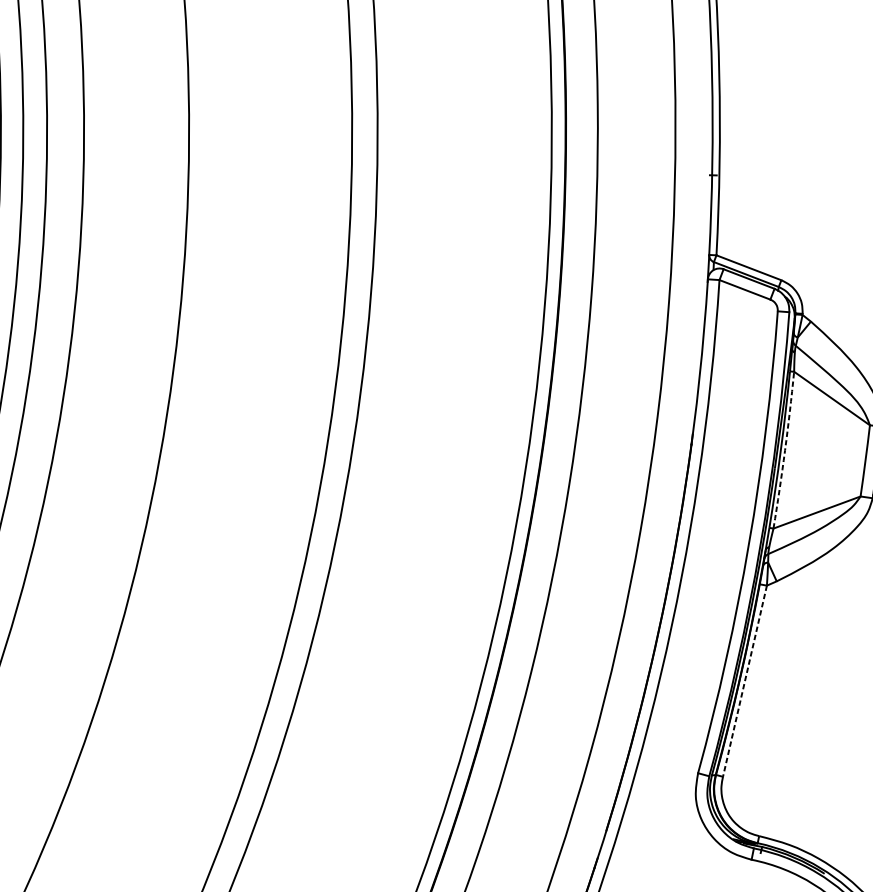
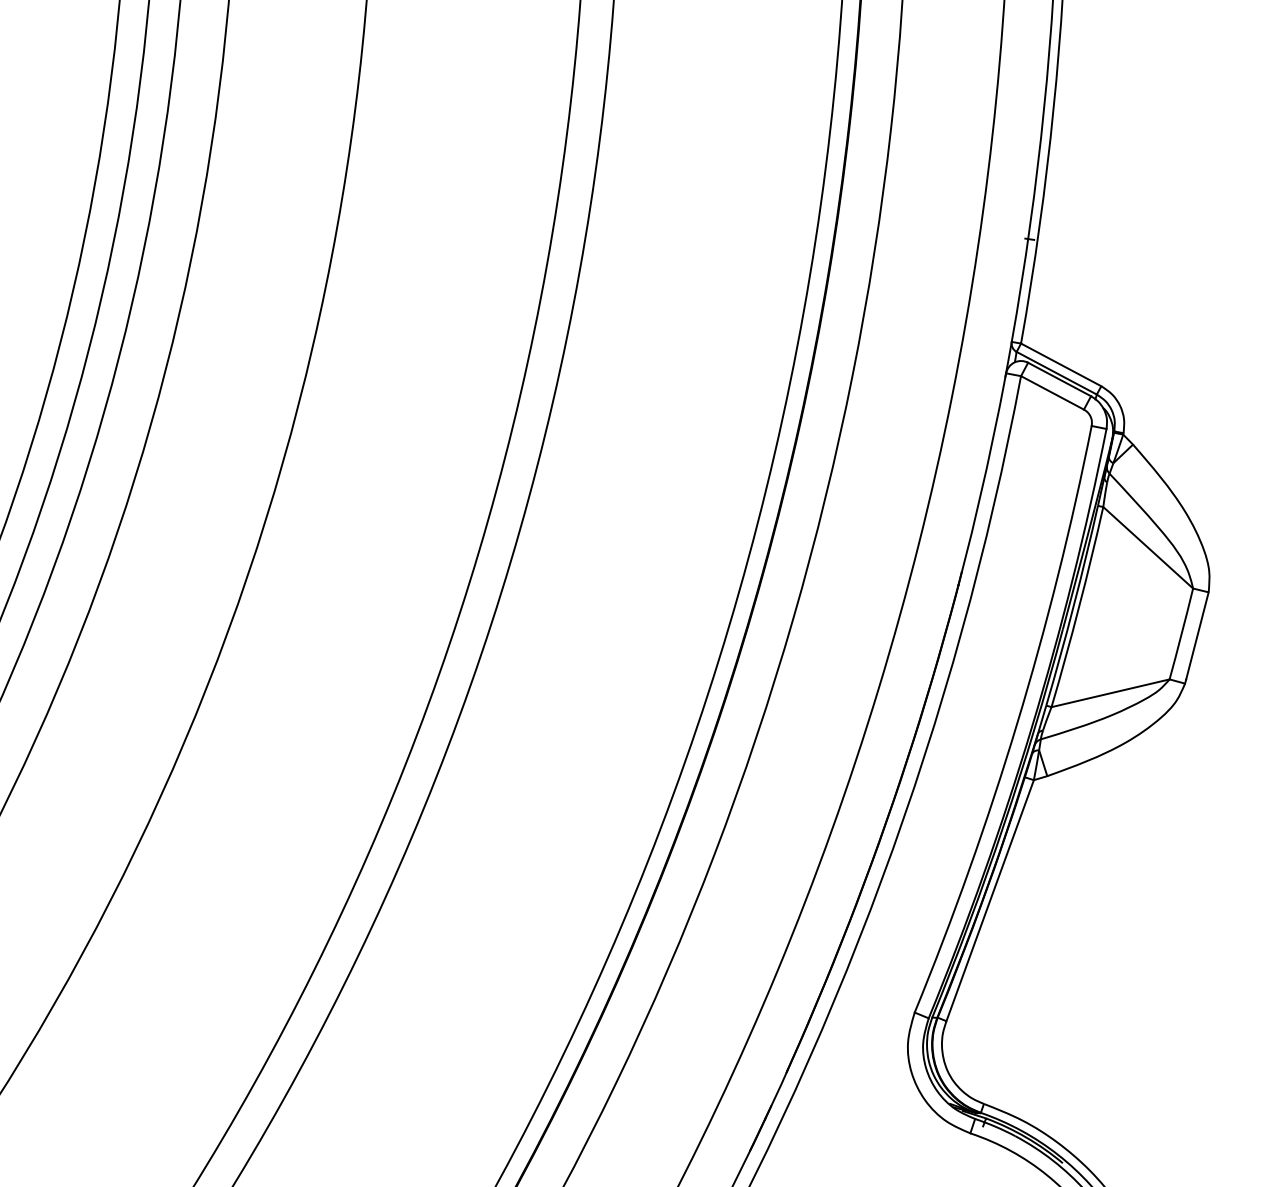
arc: (785, 450) -> (1079, 607), dashed -> solid
line: (745, 681) -> (990, 901), dashed -> solid

